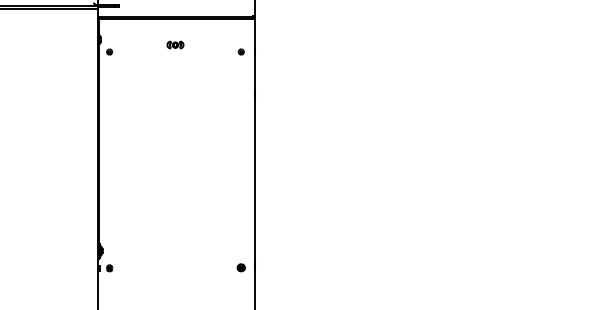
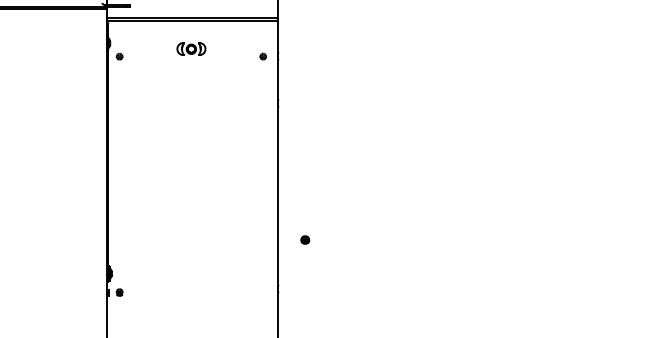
part: (175, 44) -> (191, 48), size x1.6
part: (241, 267) -> (305, 239), moved

